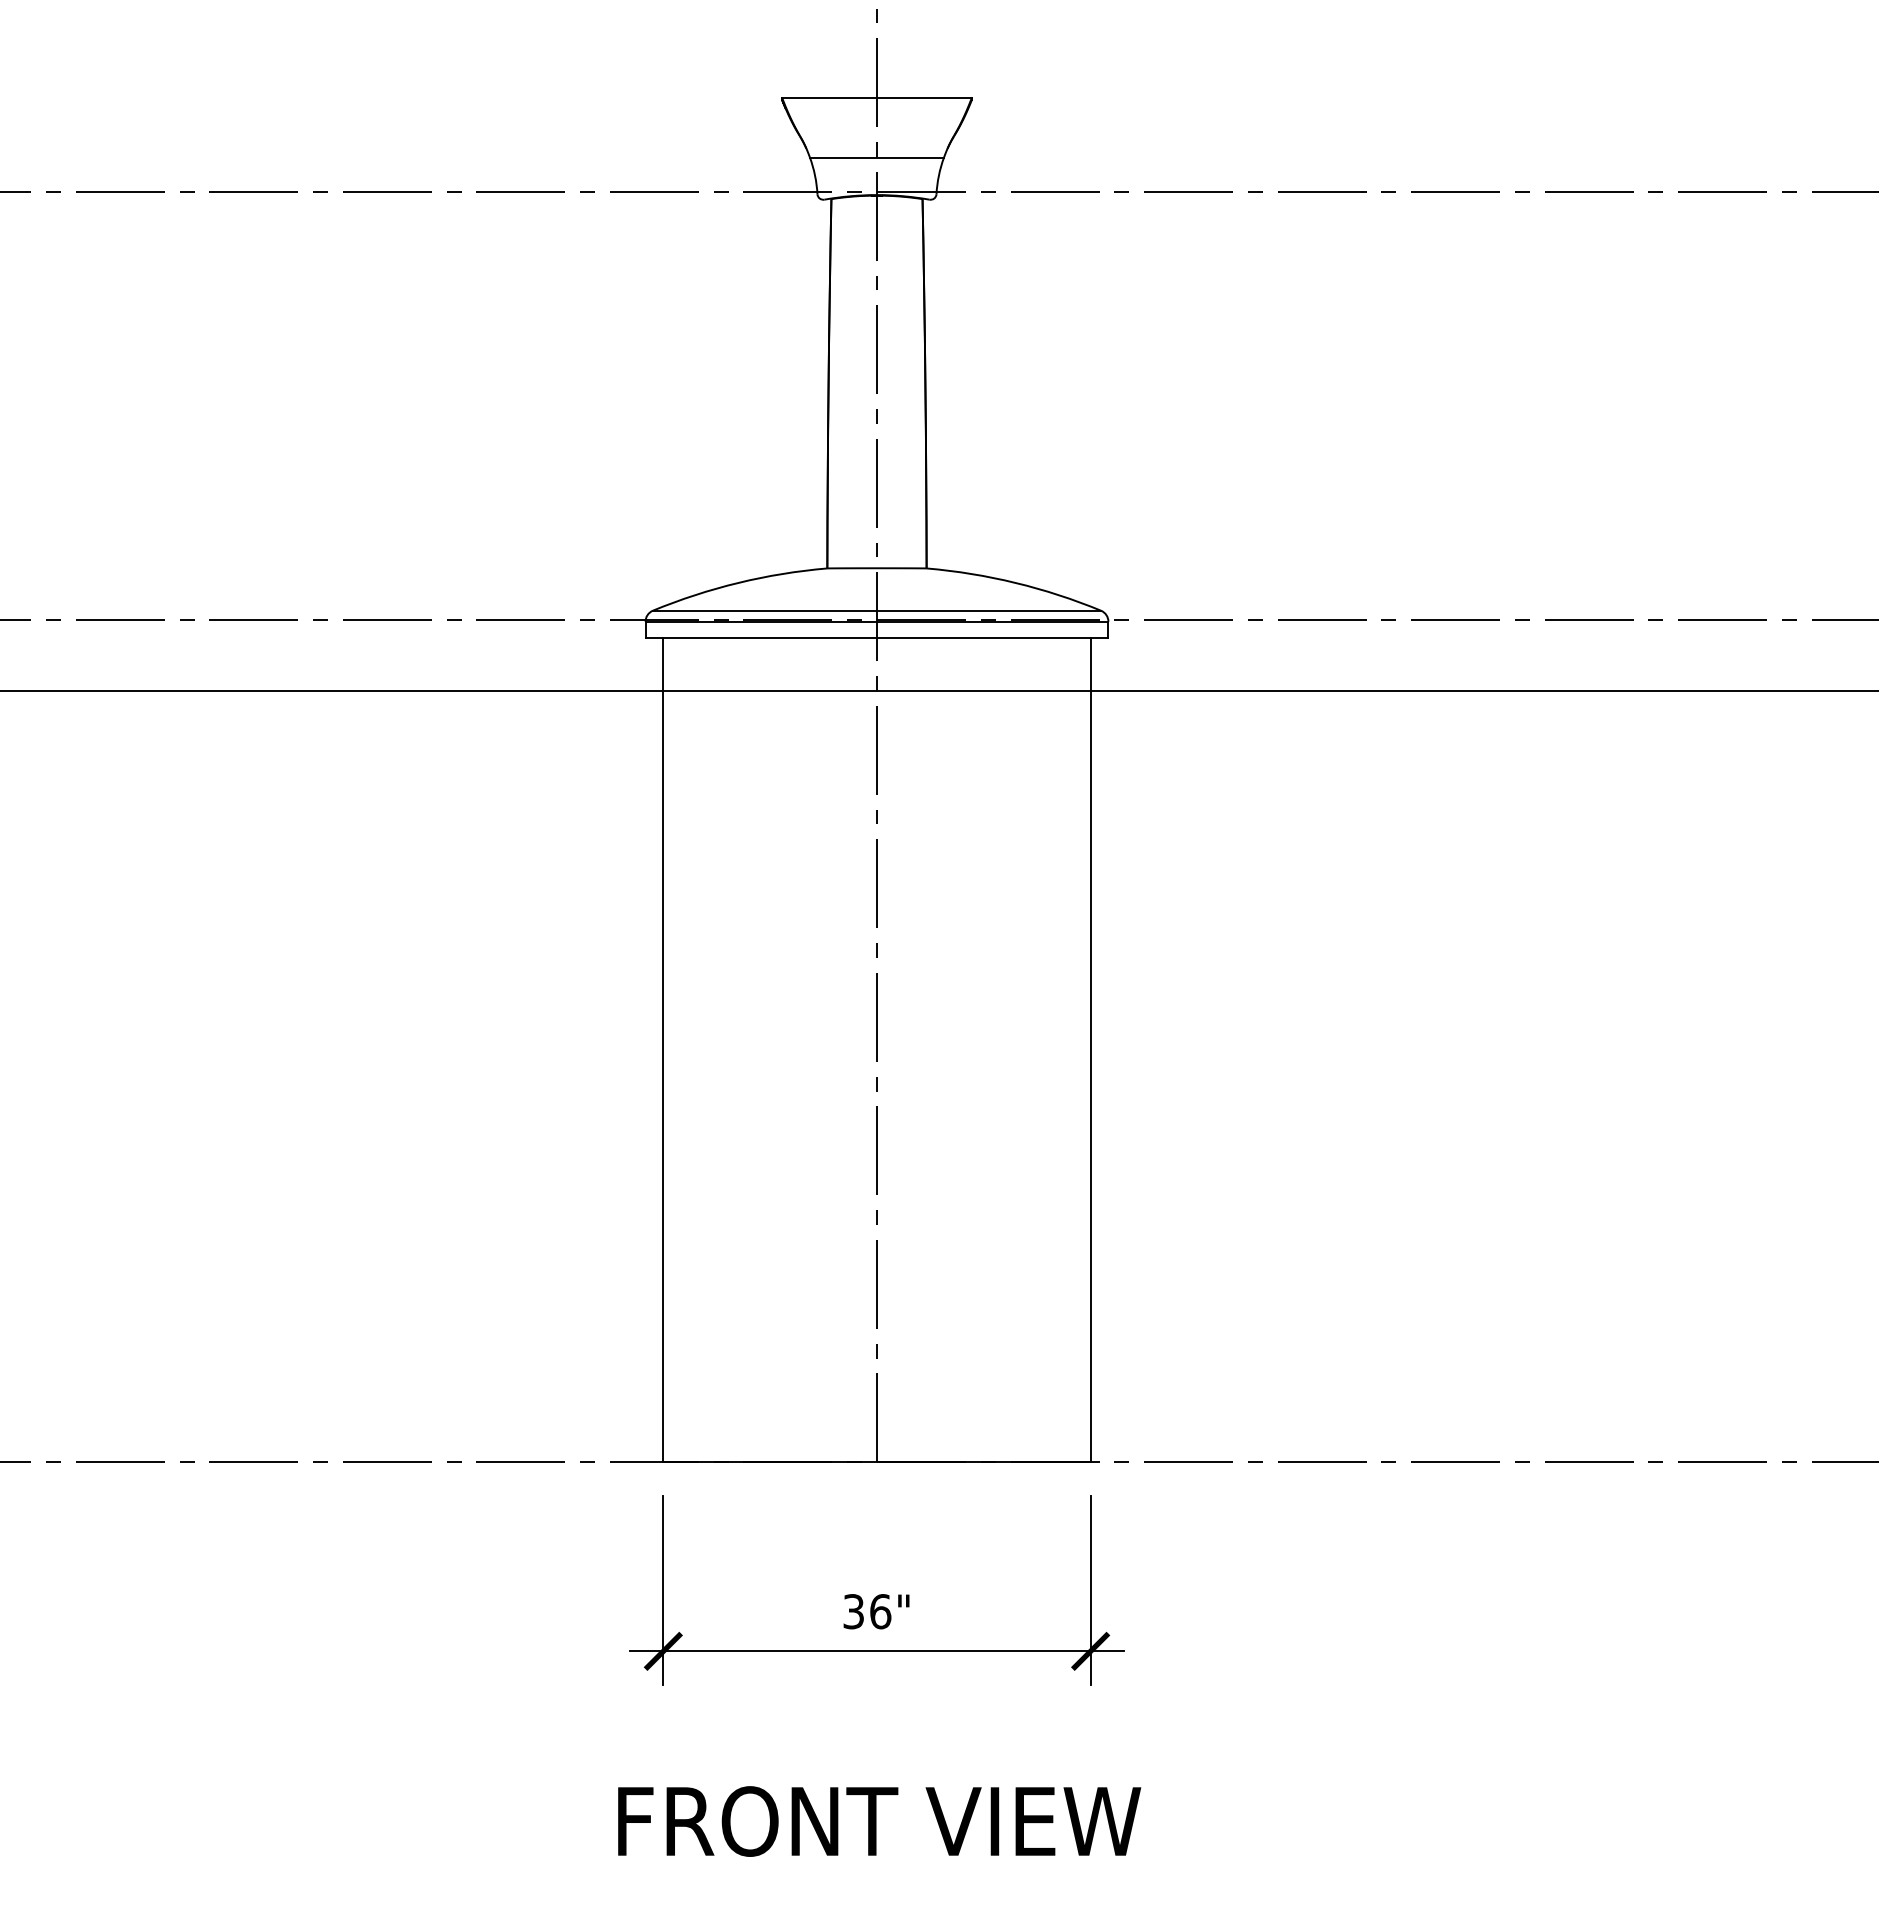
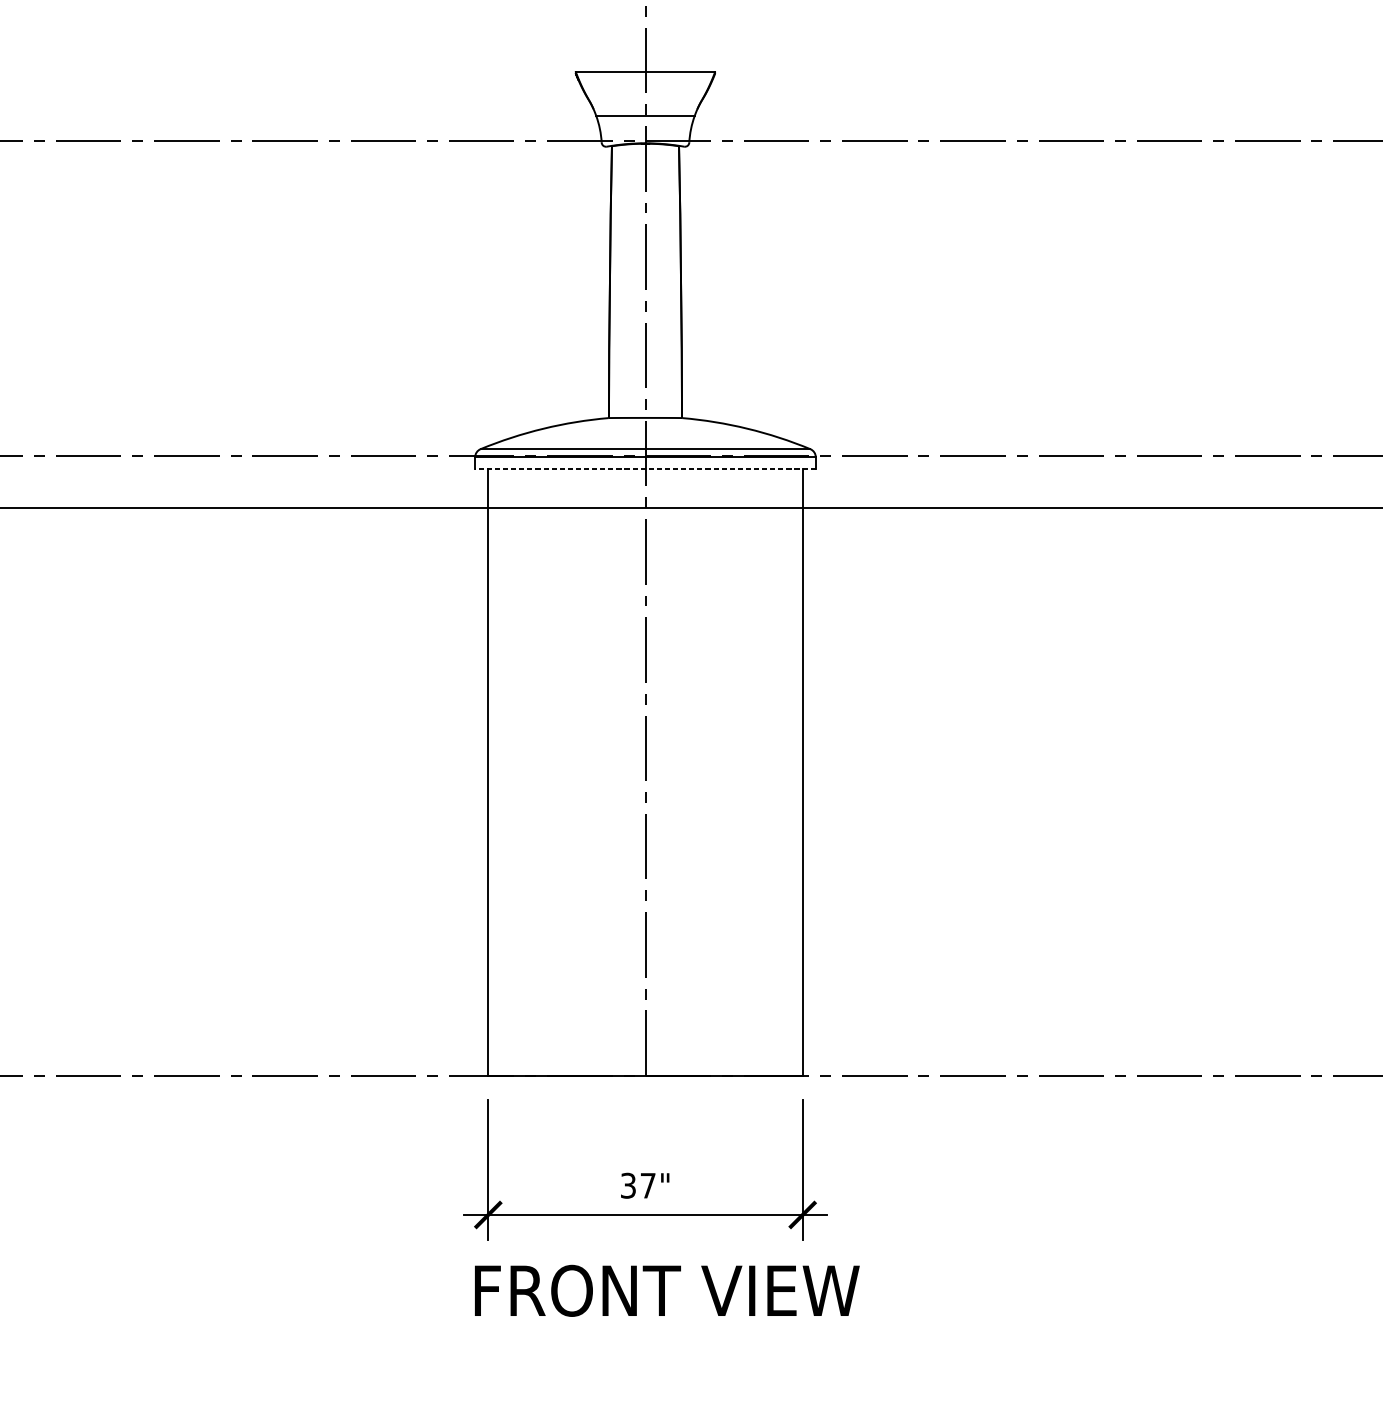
line: (876, 637) -> (645, 468), solid -> dashed
text: (880, 1611) -> (648, 1185), 36" -> 37"
text: (879, 1821) -> (667, 1290), moved

